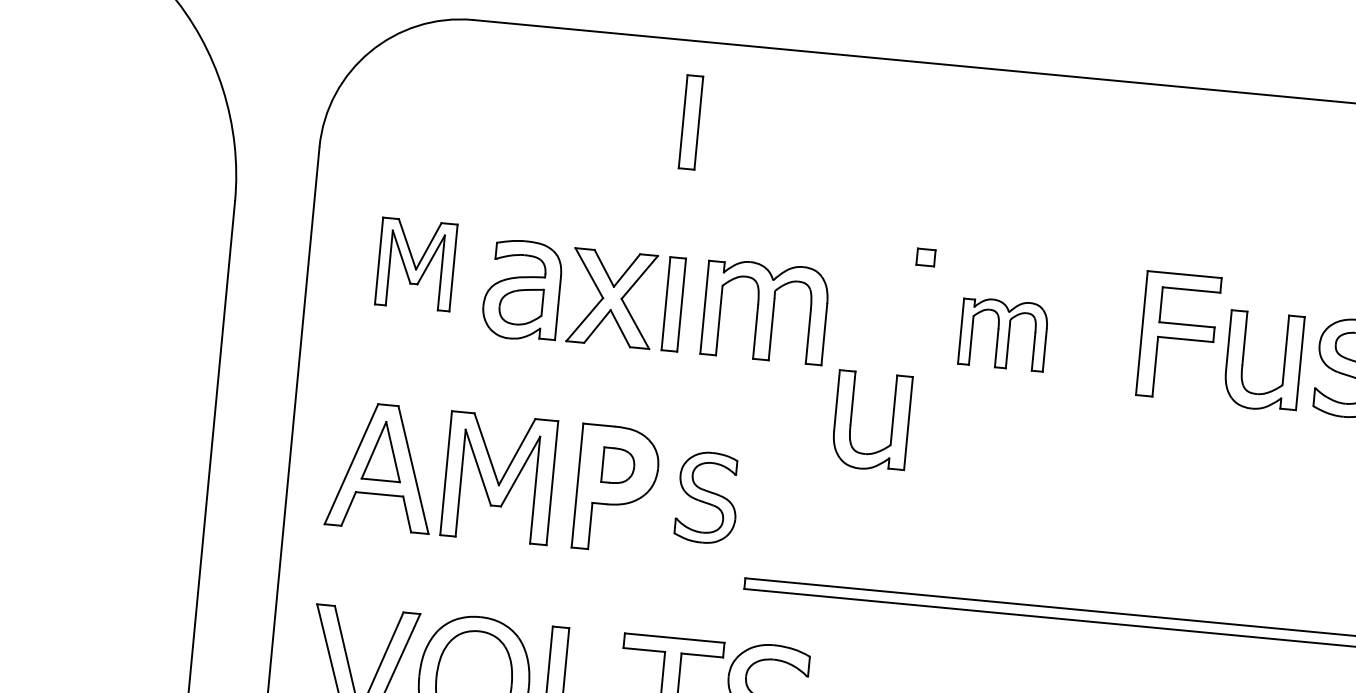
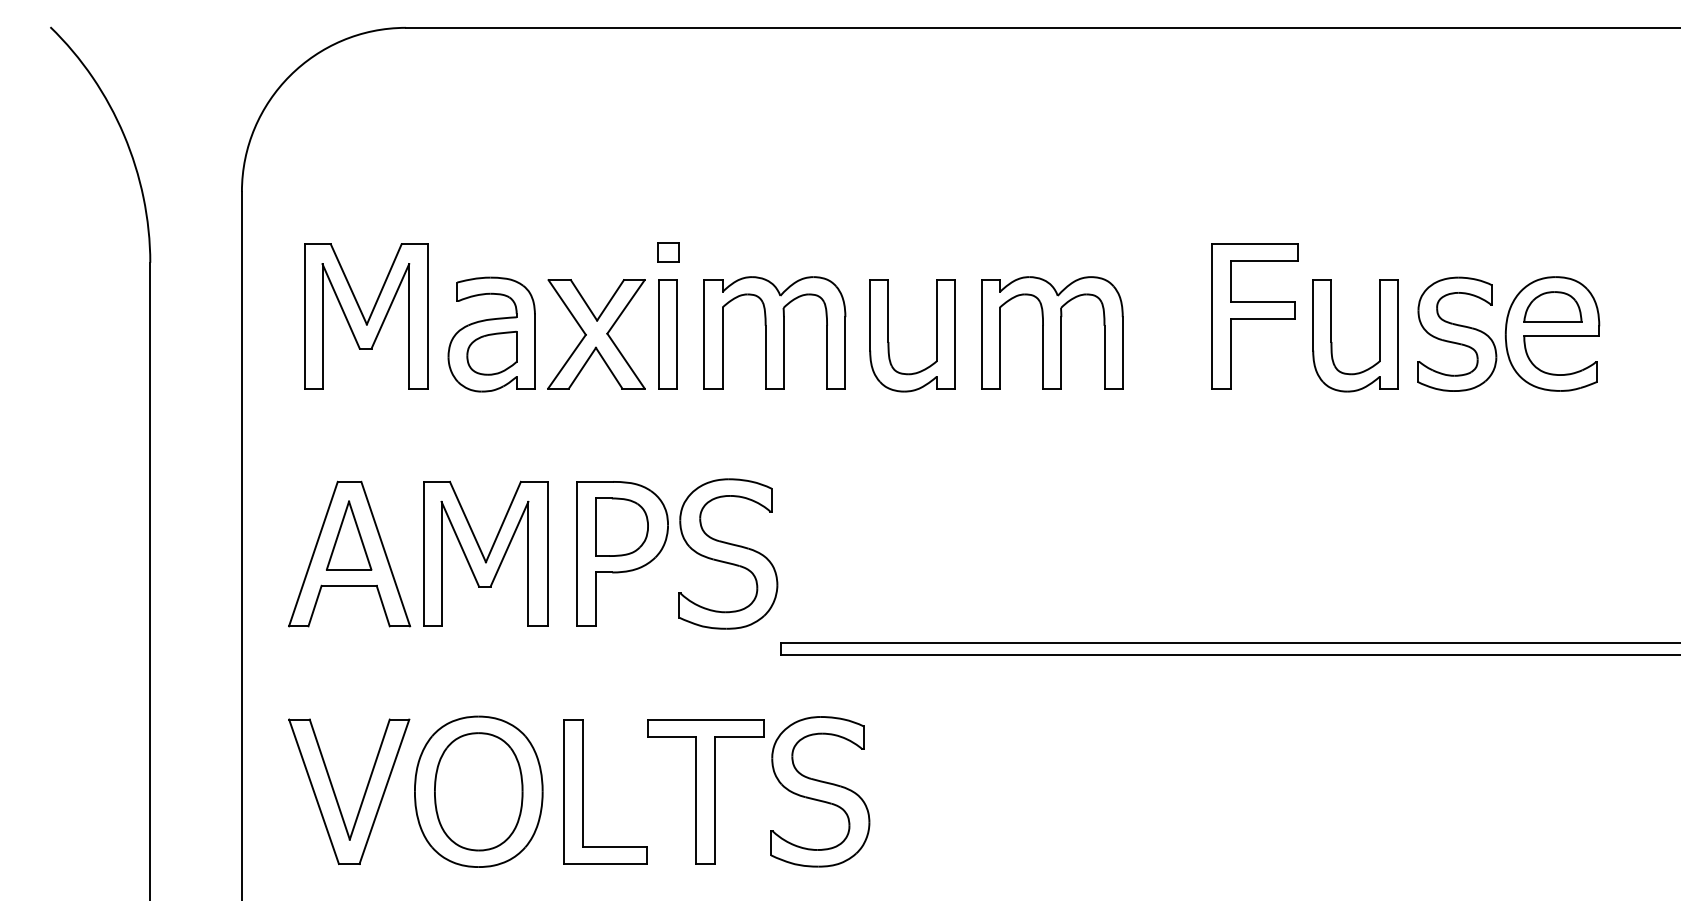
part: (690, 122) -> (667, 122), removed
part: (926, 257) -> (668, 252), moved
part: (416, 264) -> (366, 316), size x1.43
part: (1003, 333) -> (1052, 332), size x1.43
part: (851, 419) -> (888, 335), moved
part: (618, 465) -> (621, 526), size x1.43
part: (707, 497) -> (728, 553), size x1.43

